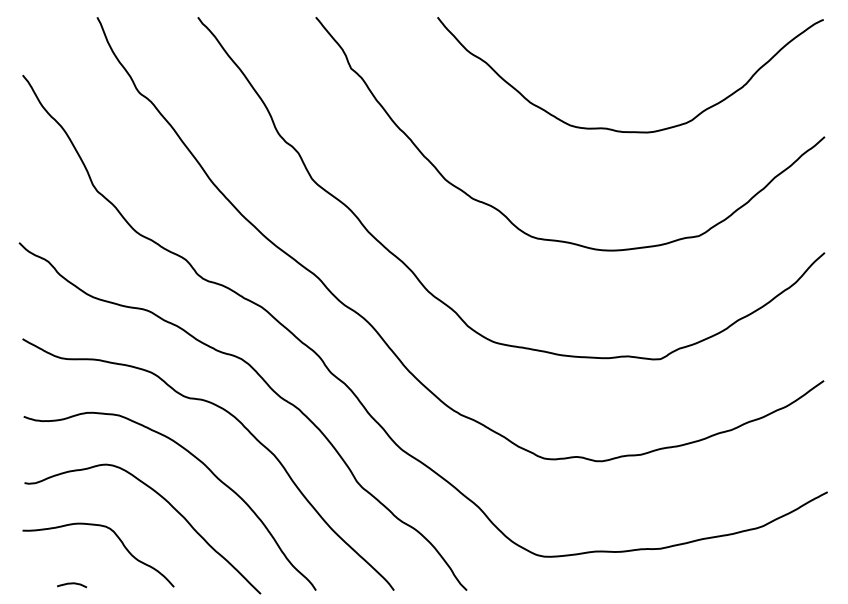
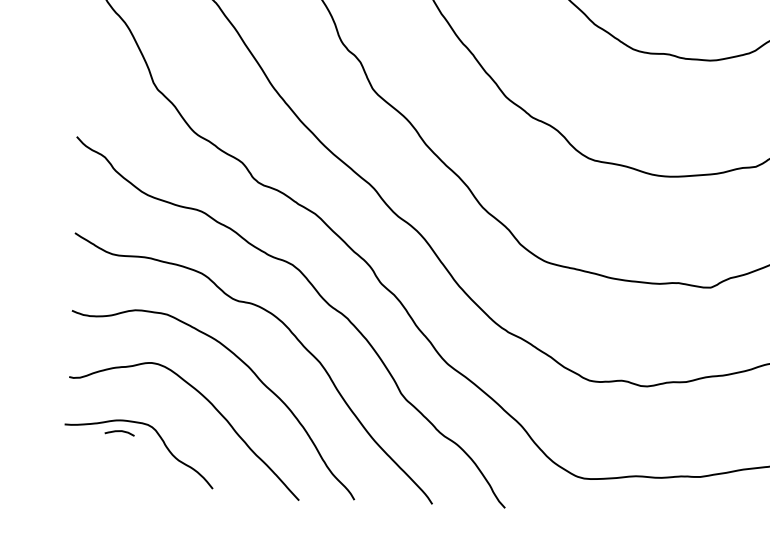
curve: (72, 584) -> (120, 432), moved

